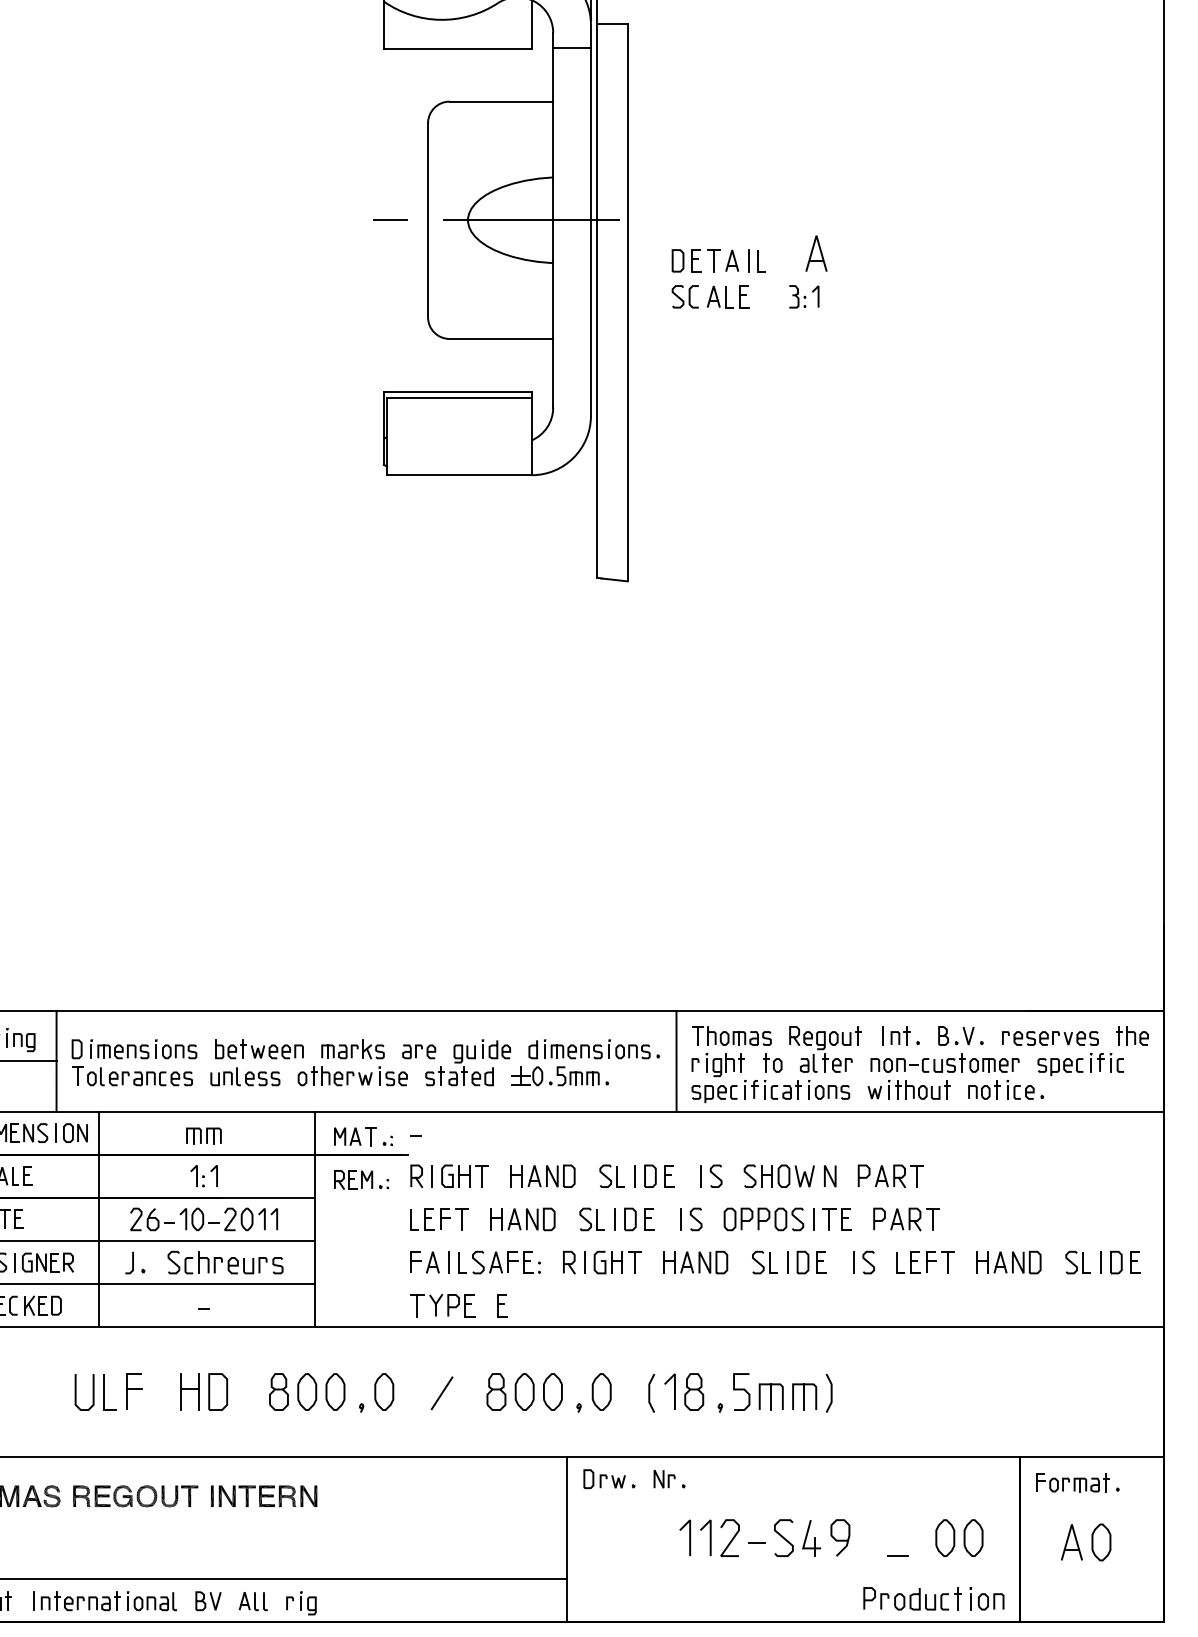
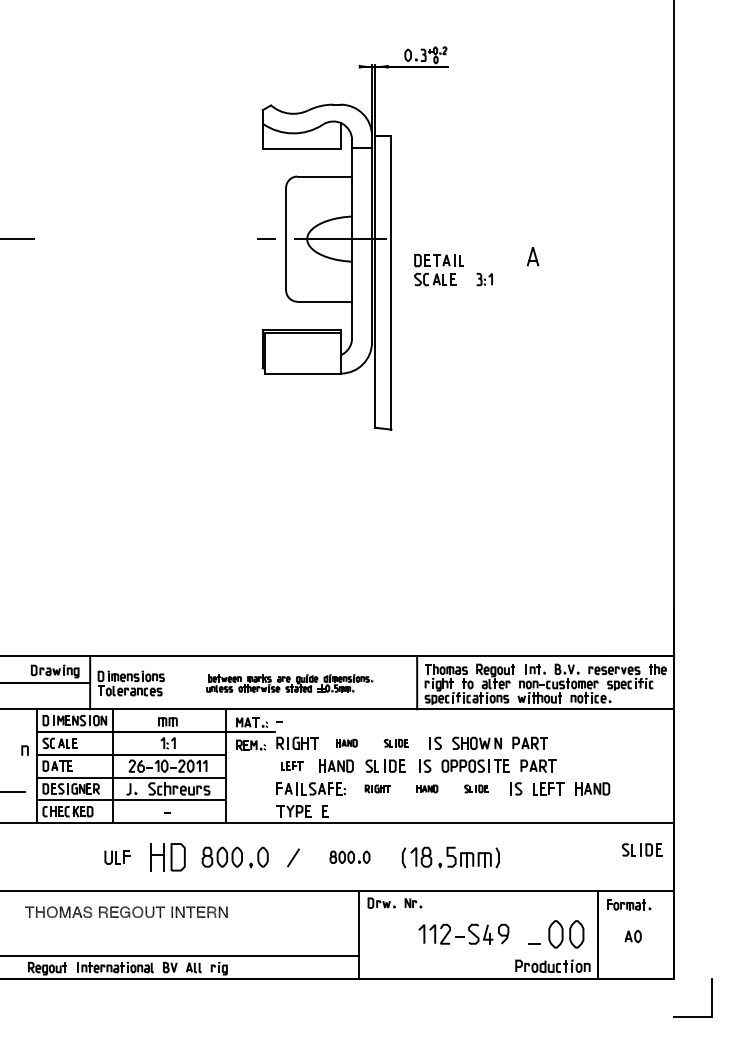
part: (815, 253) -> (532, 256), moved
part: (434, 1062) -> (289, 683), size x0.7
part: (542, 1174) -> (346, 742), size x0.6
part: (637, 1174) -> (396, 742), size x0.6
part: (438, 1218) -> (291, 765), size x0.7
part: (601, 1261) -> (377, 788), size x0.6
part: (696, 1261) -> (427, 788), size x0.6
part: (788, 1261) -> (476, 788), size x0.6
part: (1101, 1261) -> (641, 849), moved
part: (205, 1390) -> (168, 856), size x1.4
part: (108, 1392) -> (117, 857), size x0.7
part: (548, 1392) -> (349, 857), size x0.6
part: (959, 1536) -> (566, 933), size x1.4
part: (1084, 1542) -> (632, 936), size x0.6

